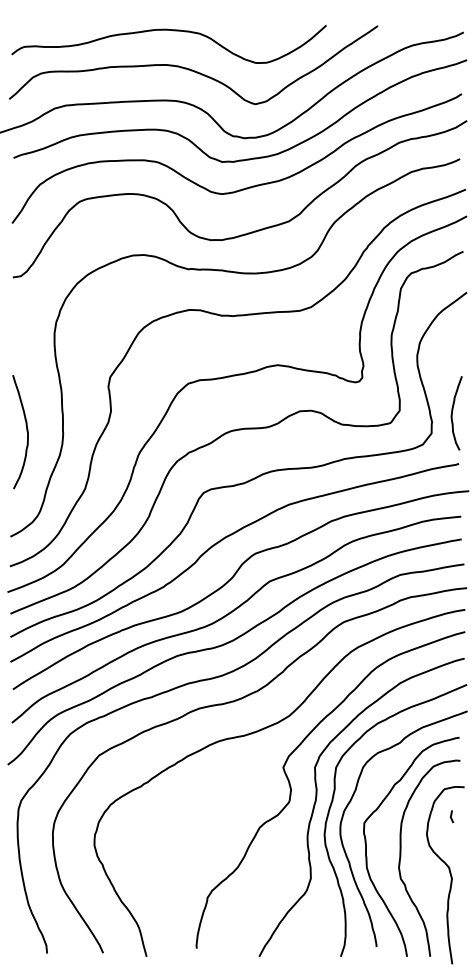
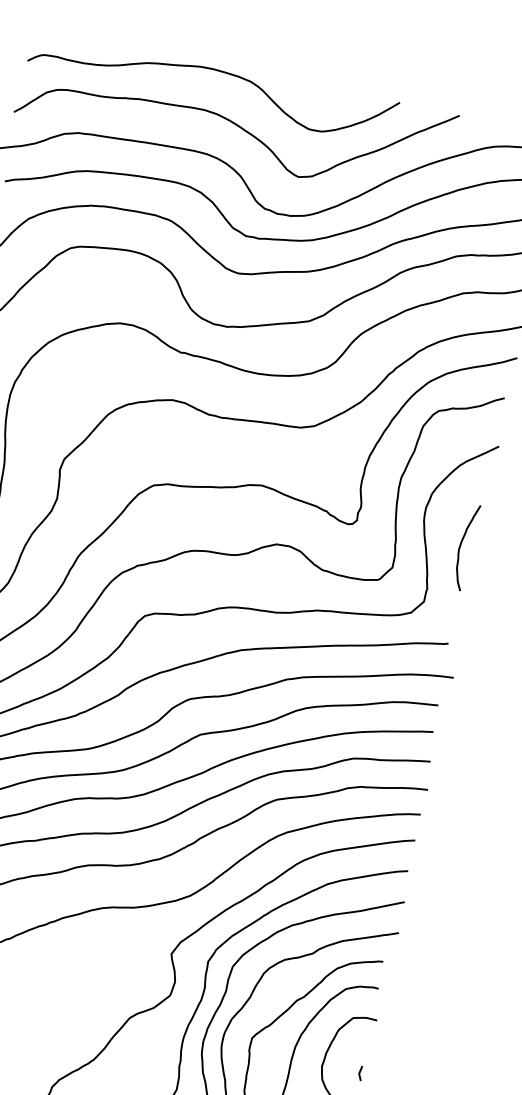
curve: (452, 413) -> (460, 546), moved
line: (452, 815) -> (361, 1072), moved

